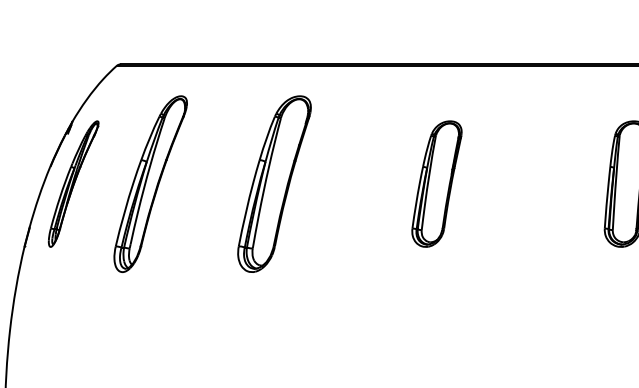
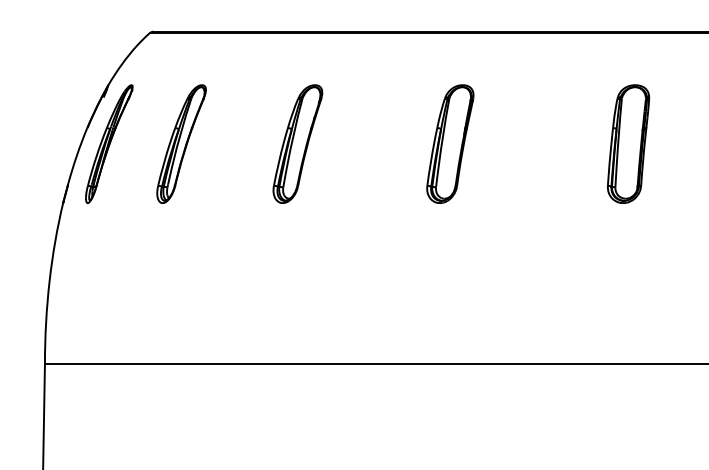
part: (150, 183) -> (181, 143), size x0.71
part: (274, 183) -> (297, 143), size x0.71

